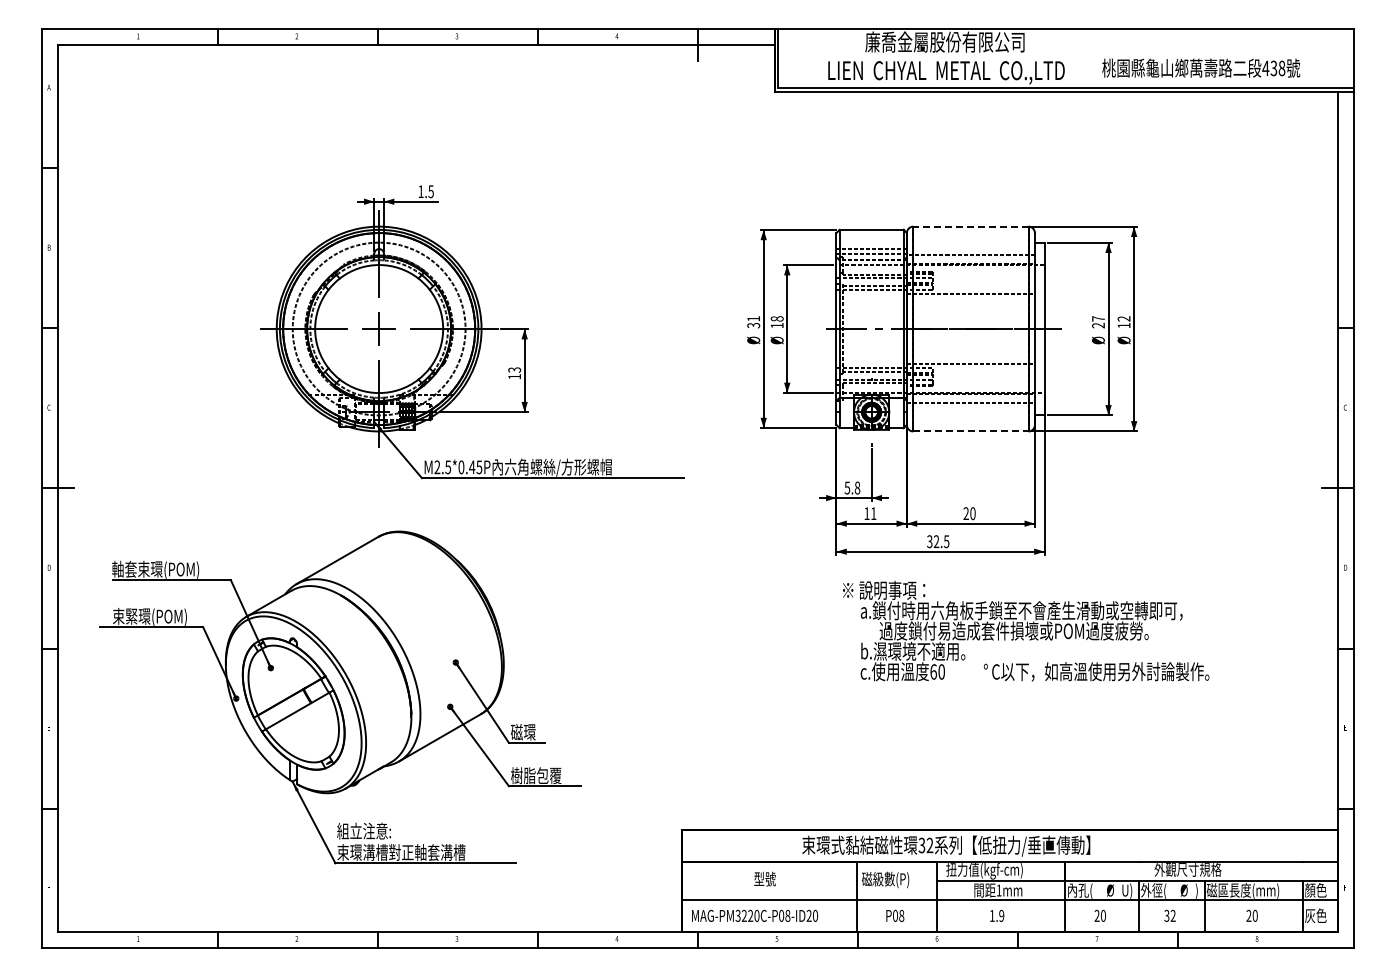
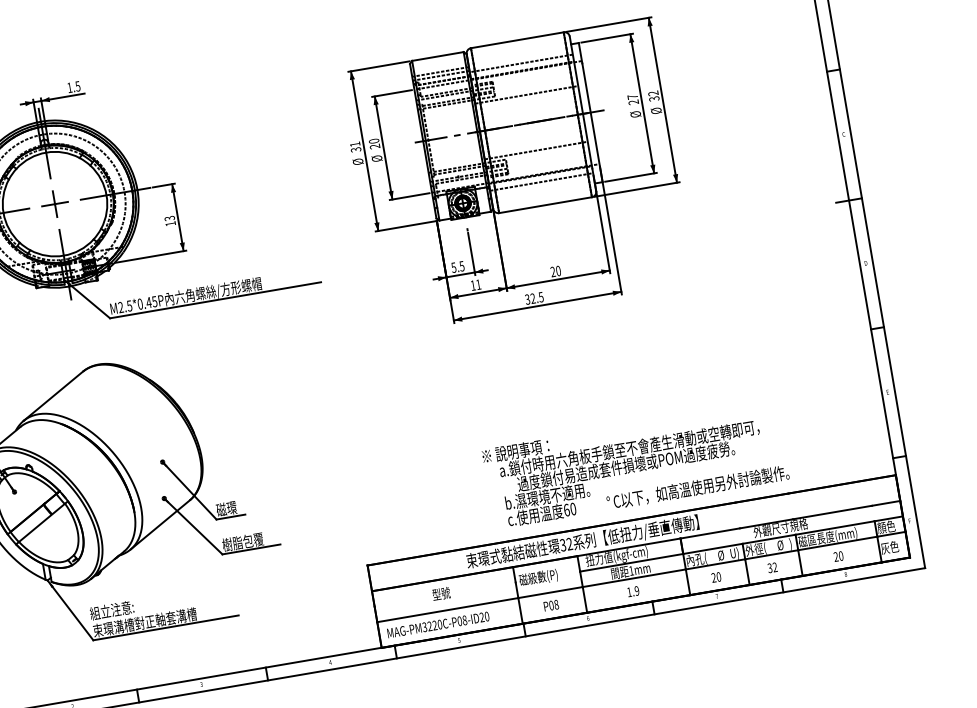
line: (970, 226) -> (517, 40), dashed -> solid
text: (776, 322) -> (374, 144), 18 -> 20
text: (1123, 325) -> (653, 98), 12 -> 32
line: (970, 431) -> (545, 205), dashed -> solid
text: (857, 487) -> (461, 265), 5.8 -> 5.5
text: (1026, 631) -> (636, 464), moved

